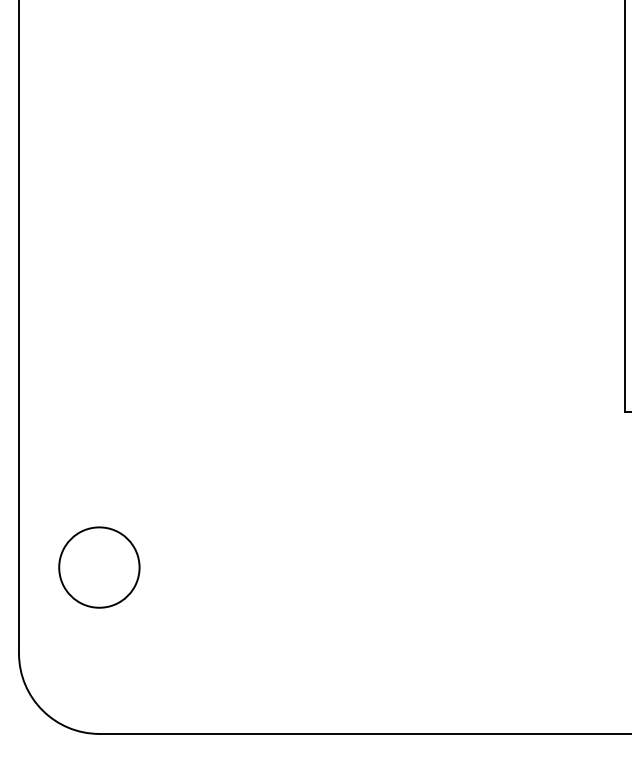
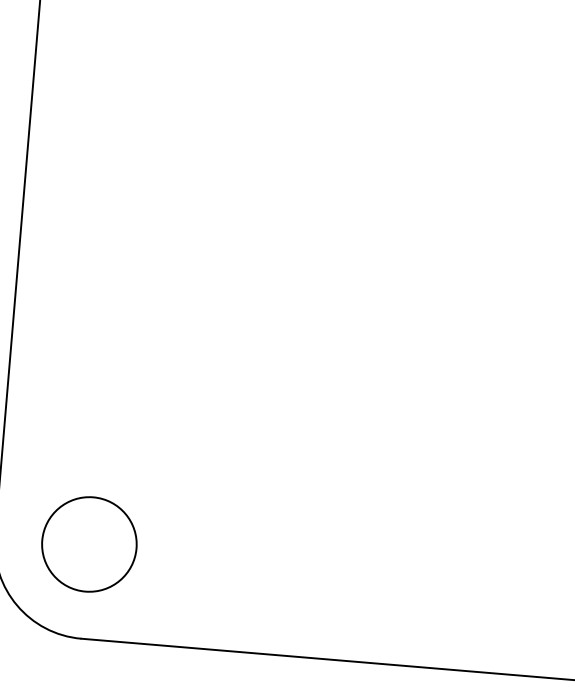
circle: (99, 567) -> (89, 544), moved

